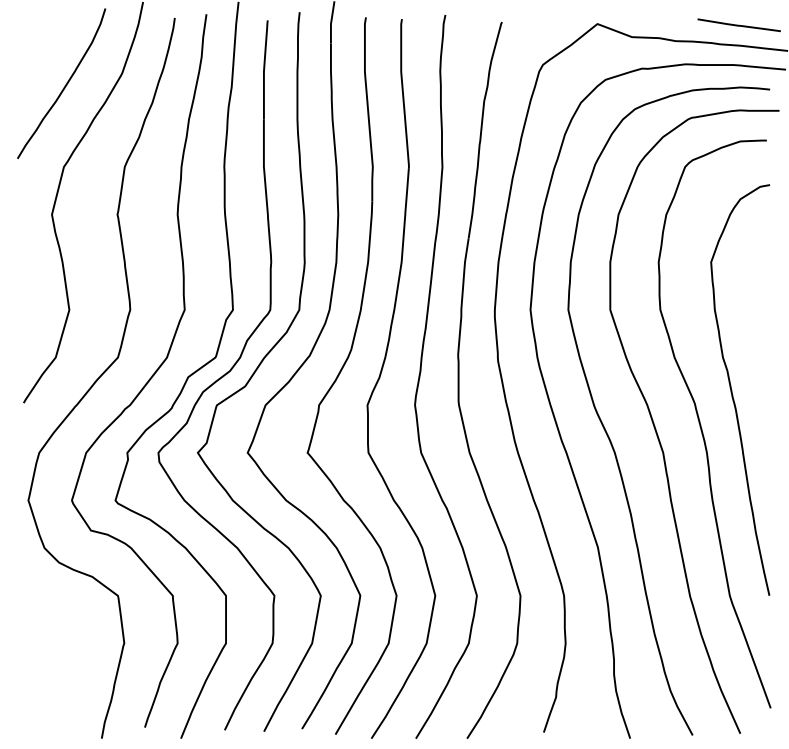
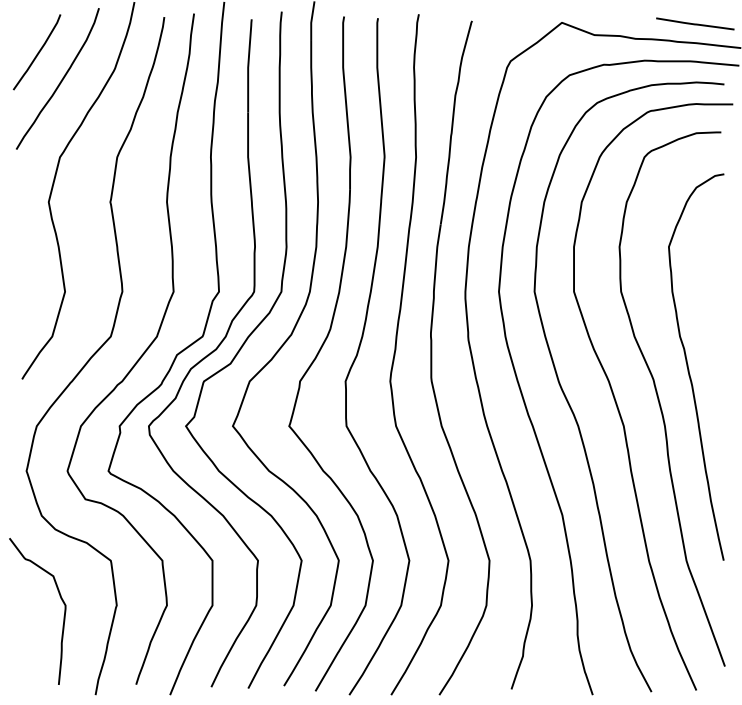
curve: (40, 55) -> (37, 52), added
curve: (65, 638) -> (61, 600), added

